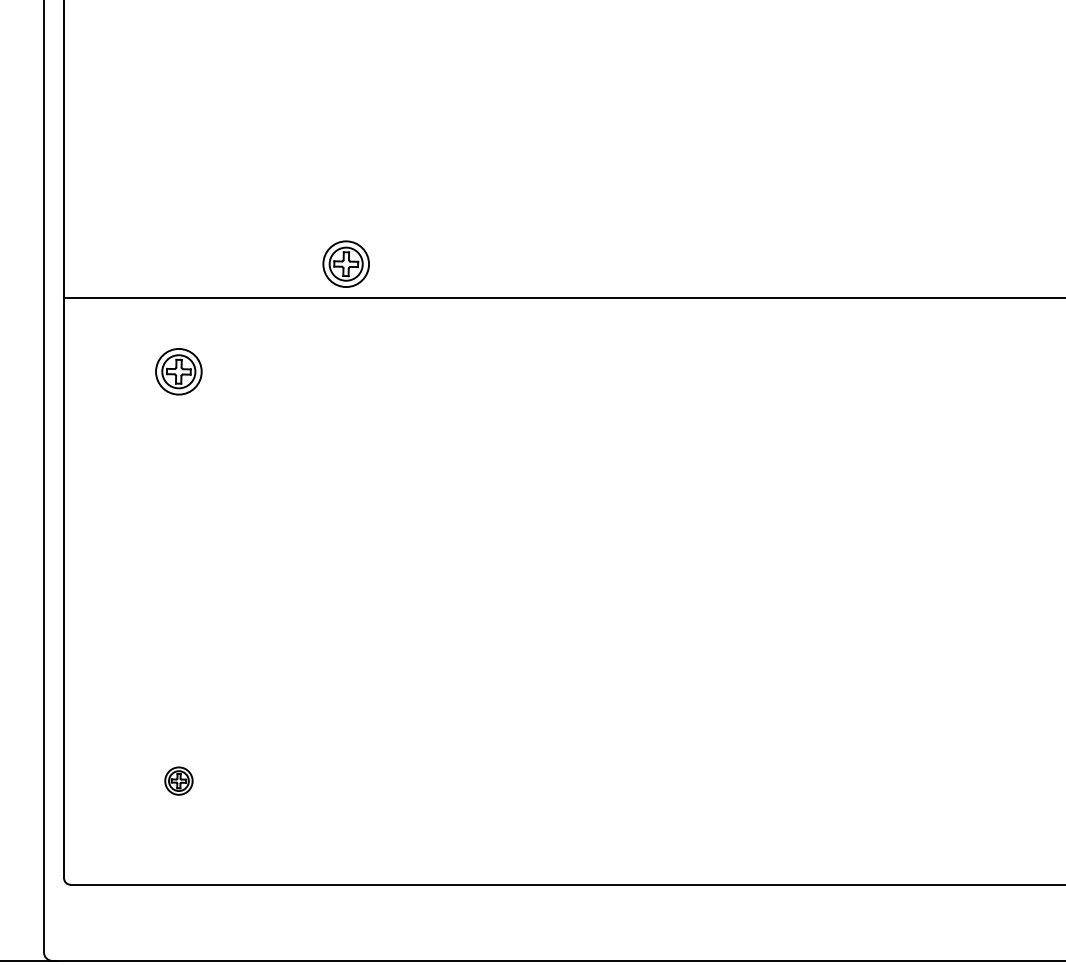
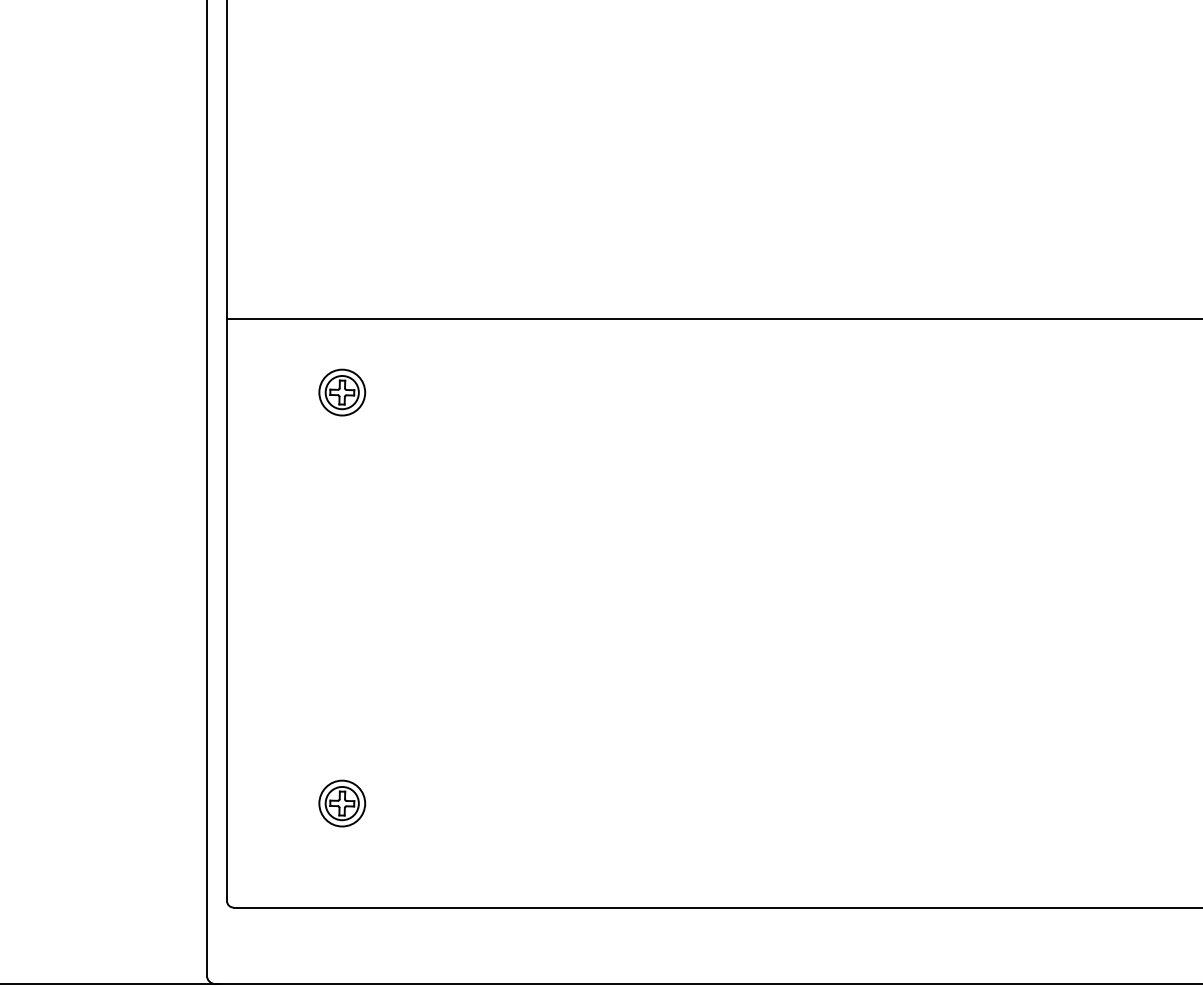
part: (346, 264) -> (510, 284), removed
part: (179, 781) -> (342, 803), size x1.67

